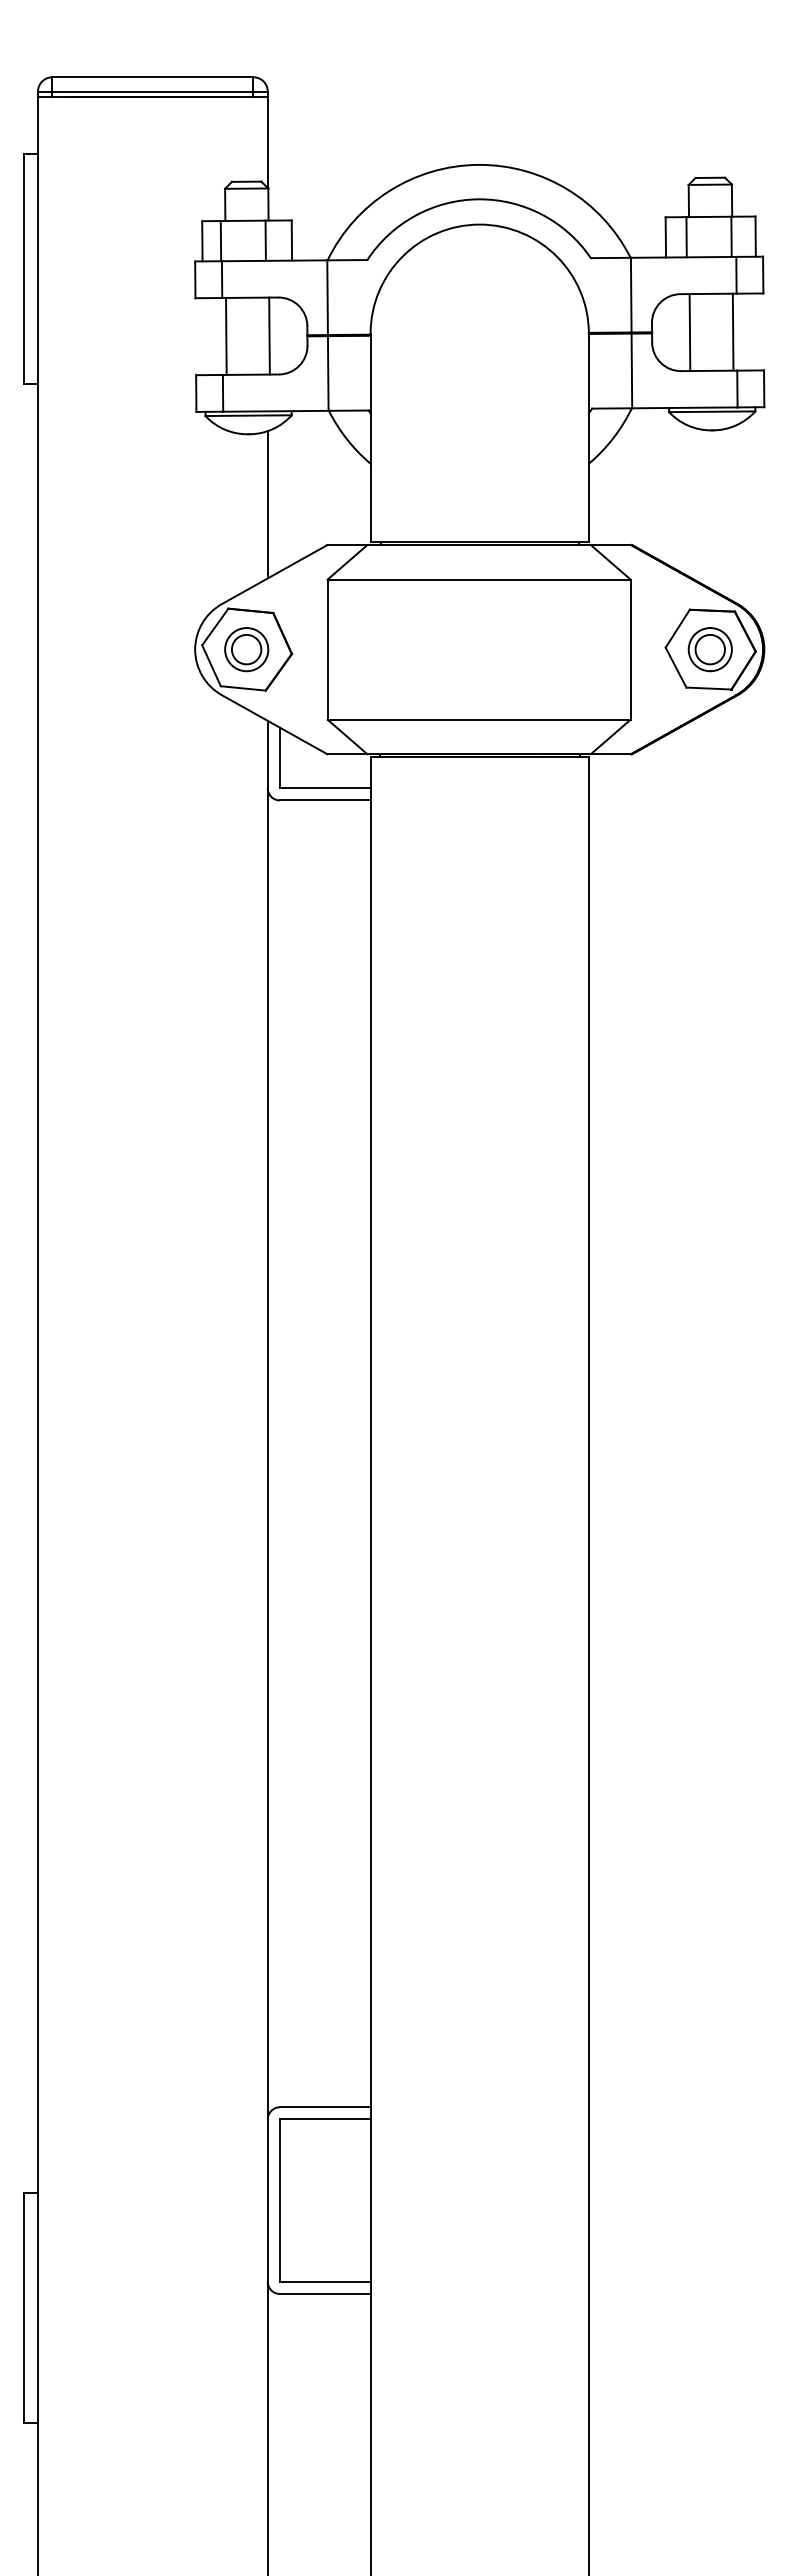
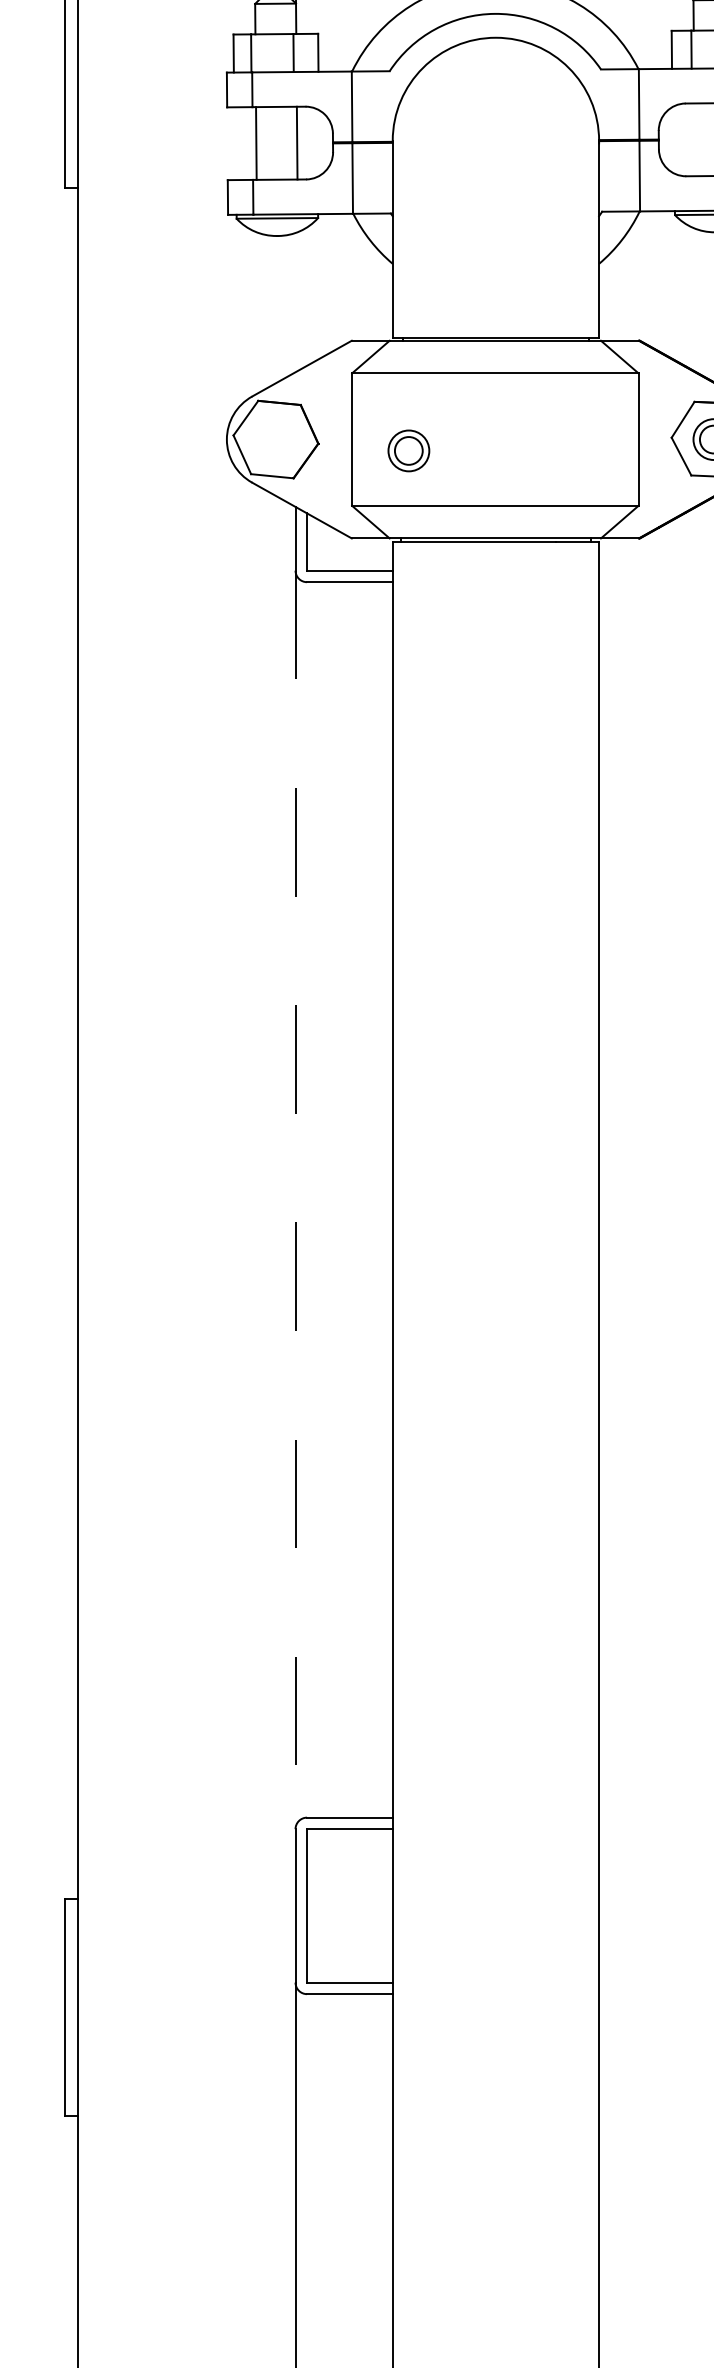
line: (689, 332) -> (694, 139), removed
line: (267, 504) -> (295, 302), removed
part: (246, 649) -> (408, 450), moved
line: (267, 1453) -> (295, 1199), solid -> dashed

